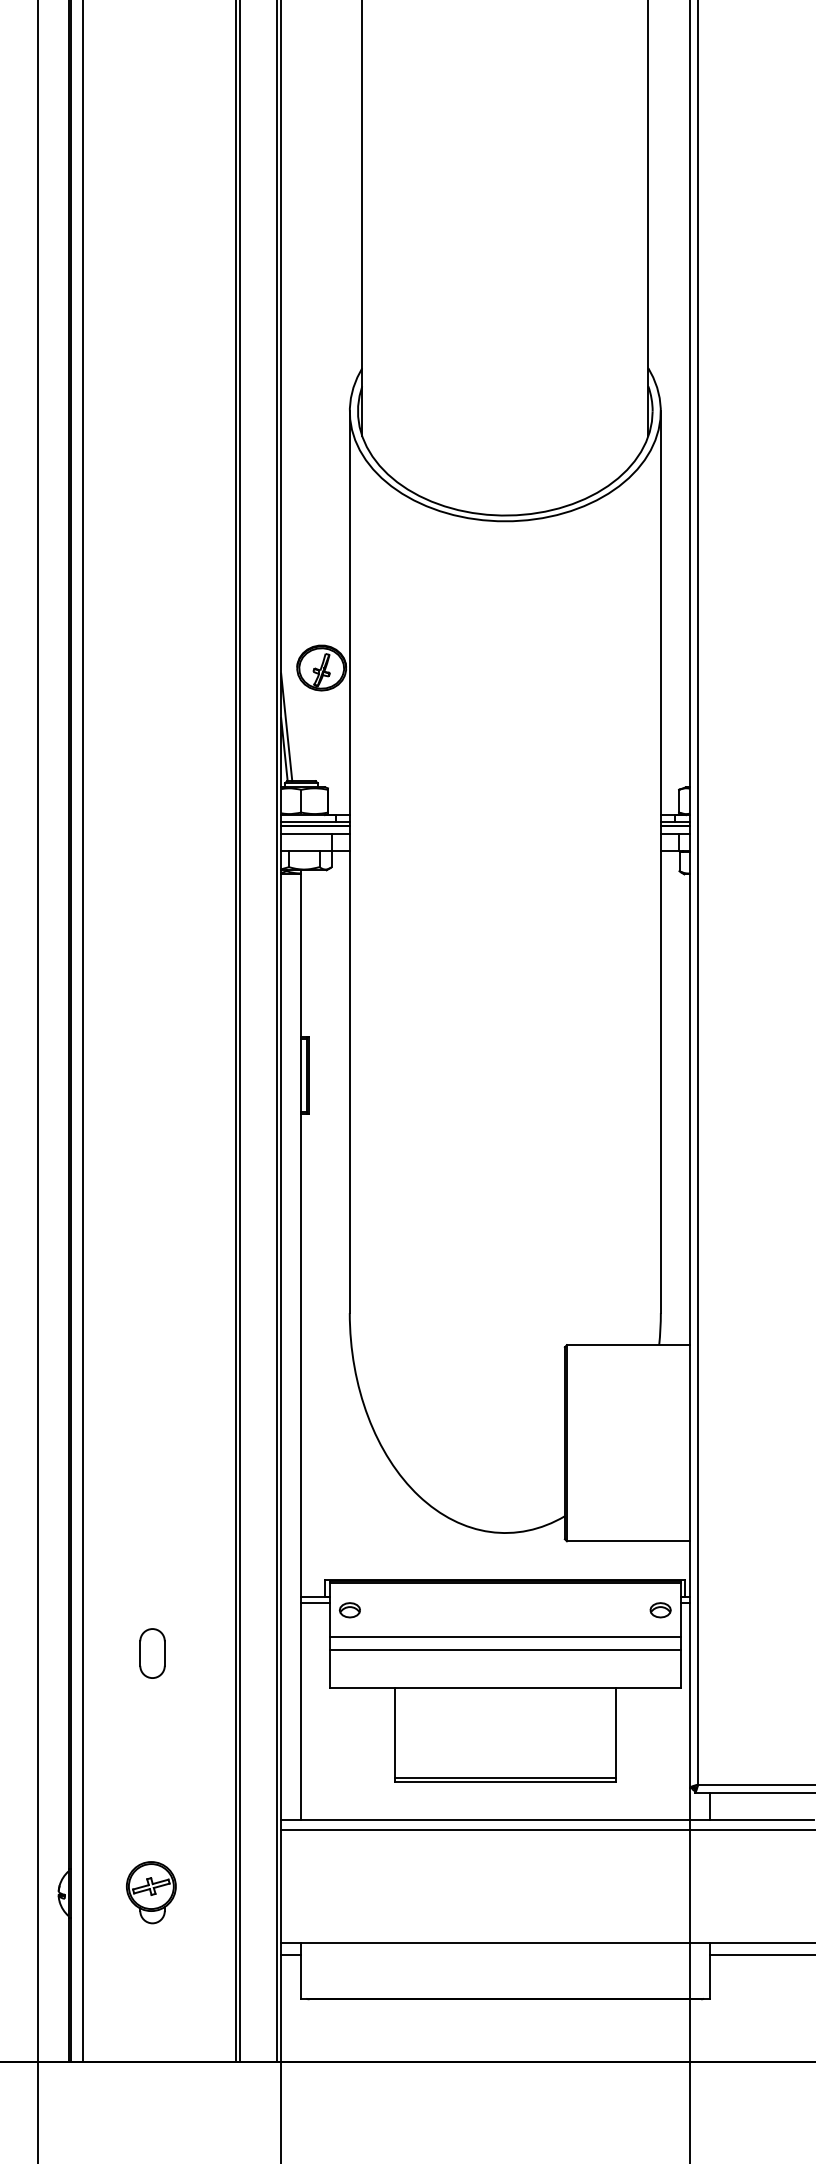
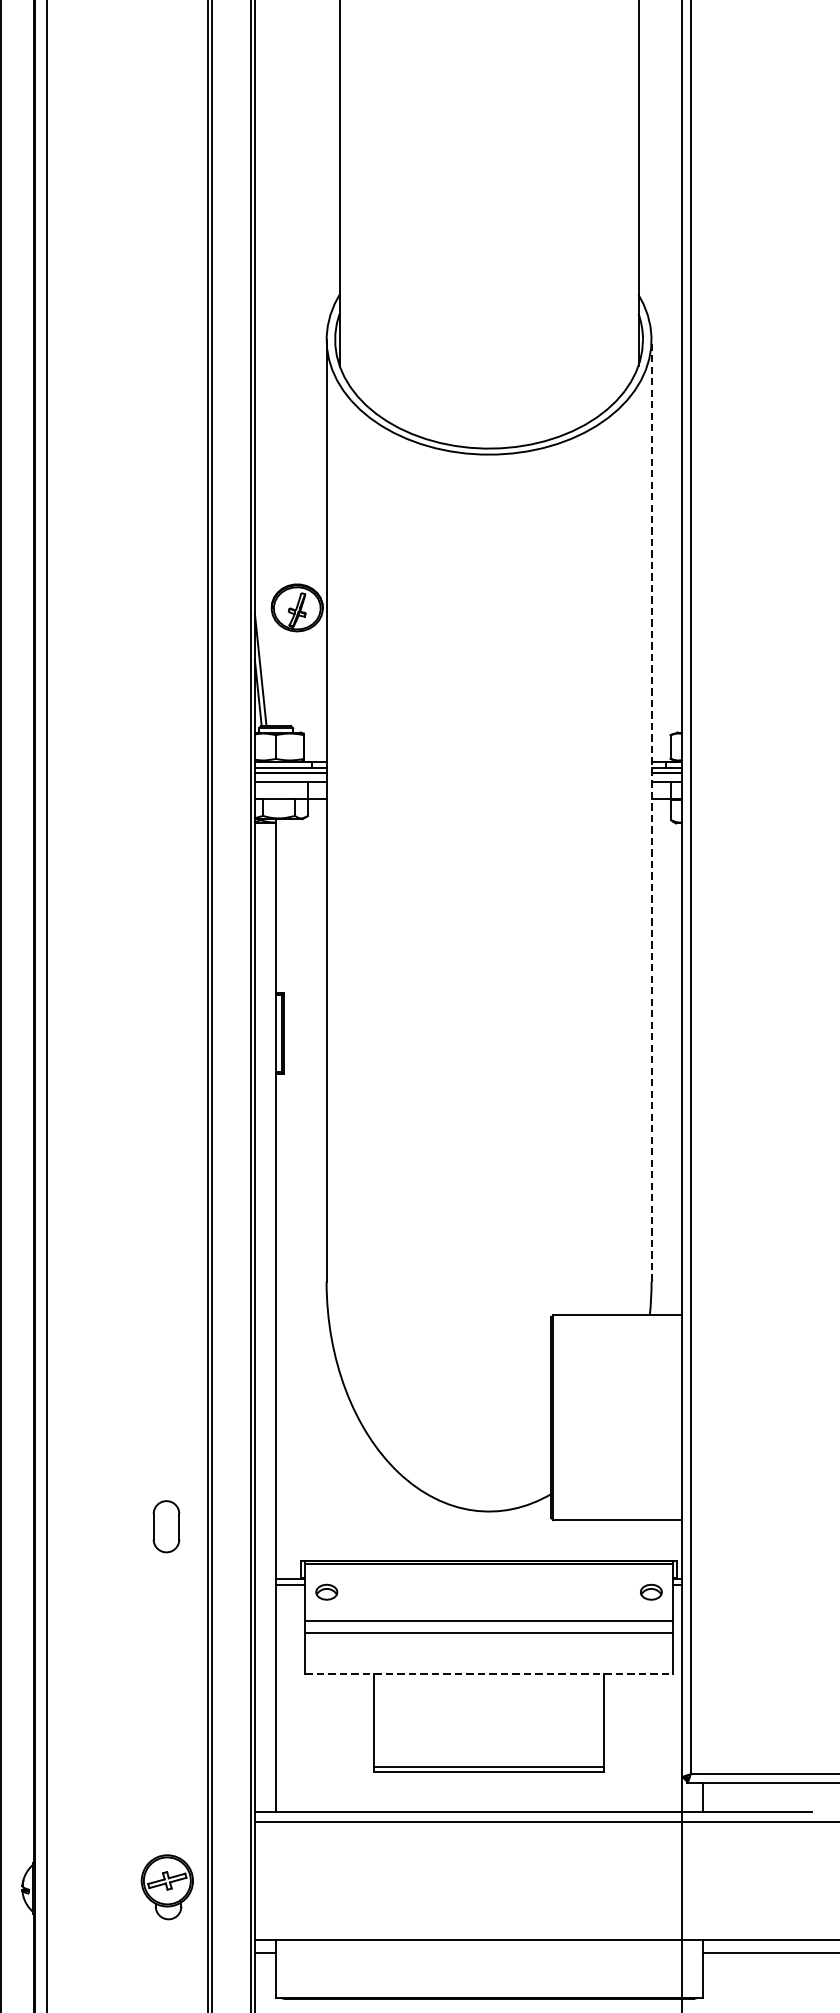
line: (660, 862) -> (651, 811), solid -> dashed
part: (152, 1653) -> (166, 1526), moved
line: (505, 1688) -> (489, 1673), solid -> dashed
part: (151, 1892) -> (167, 1887), moved

